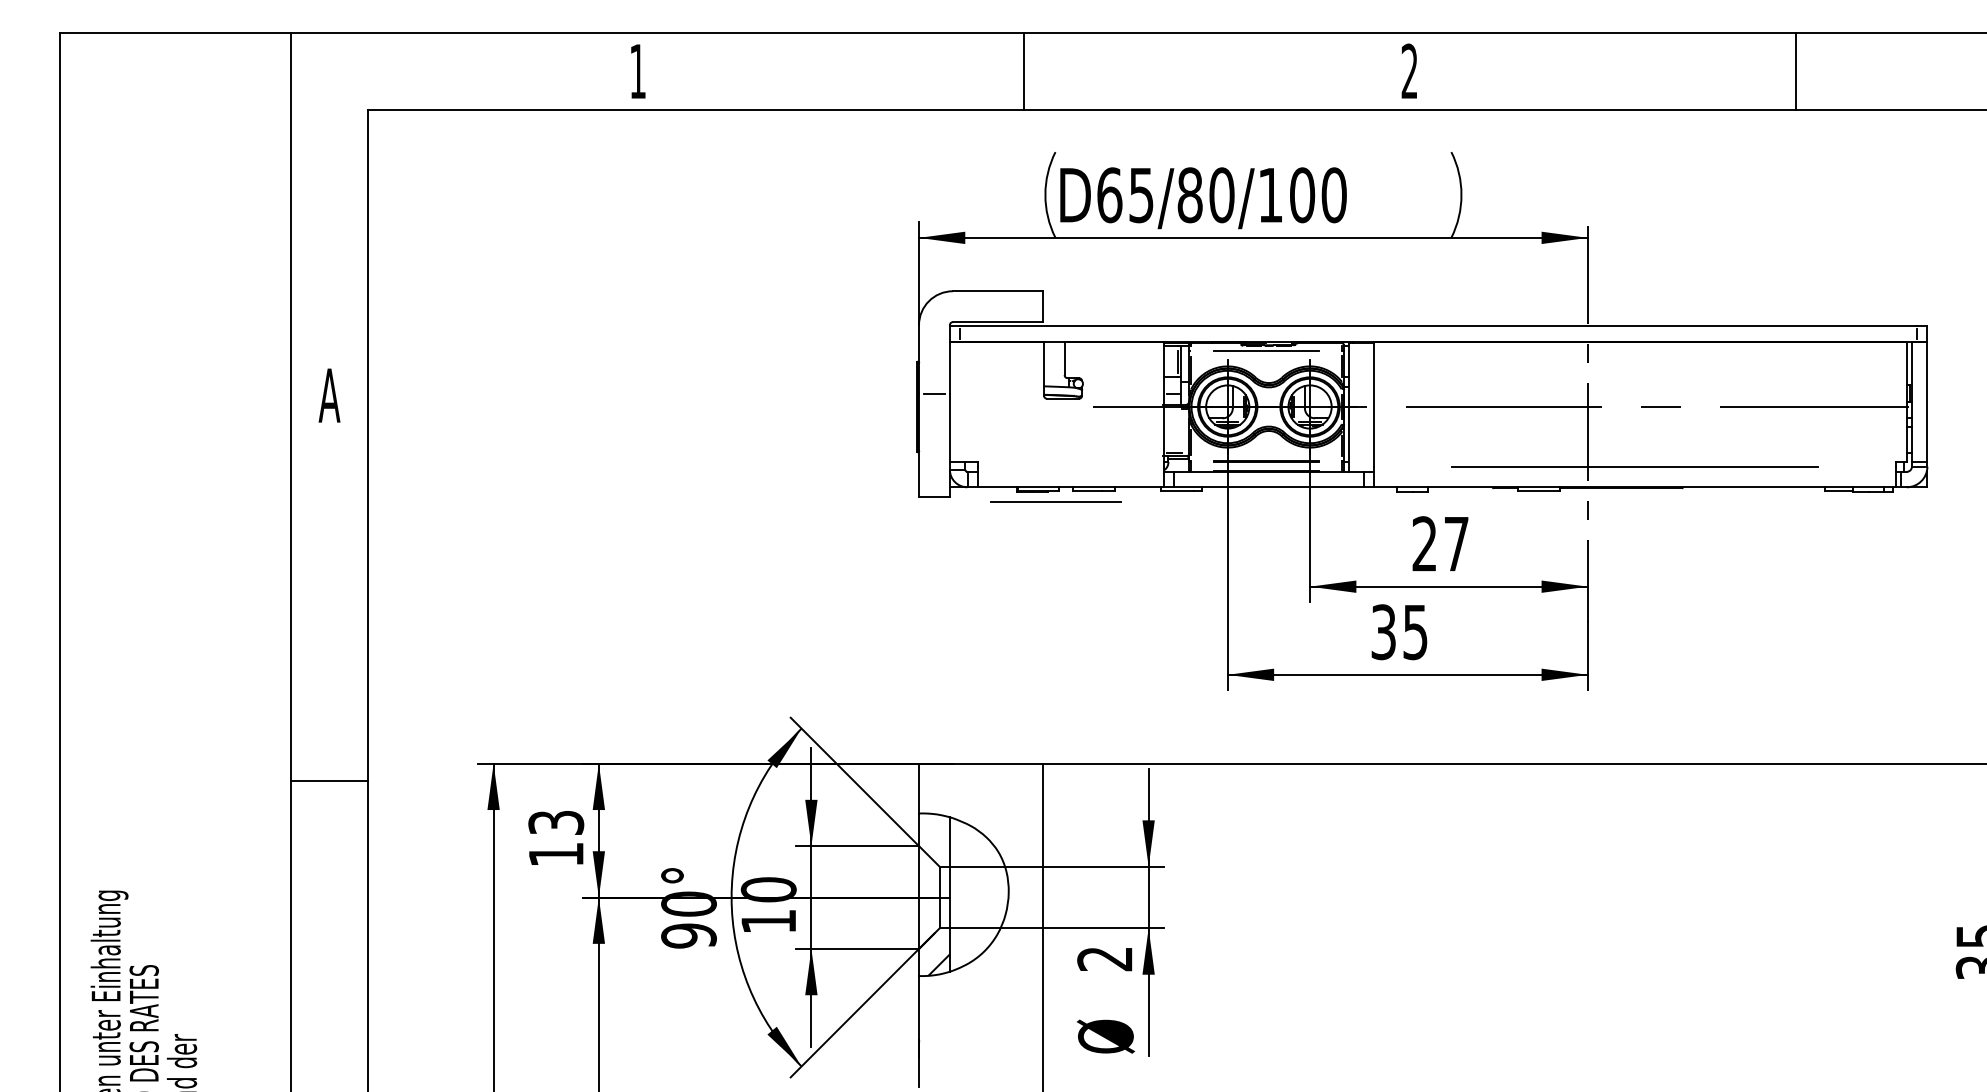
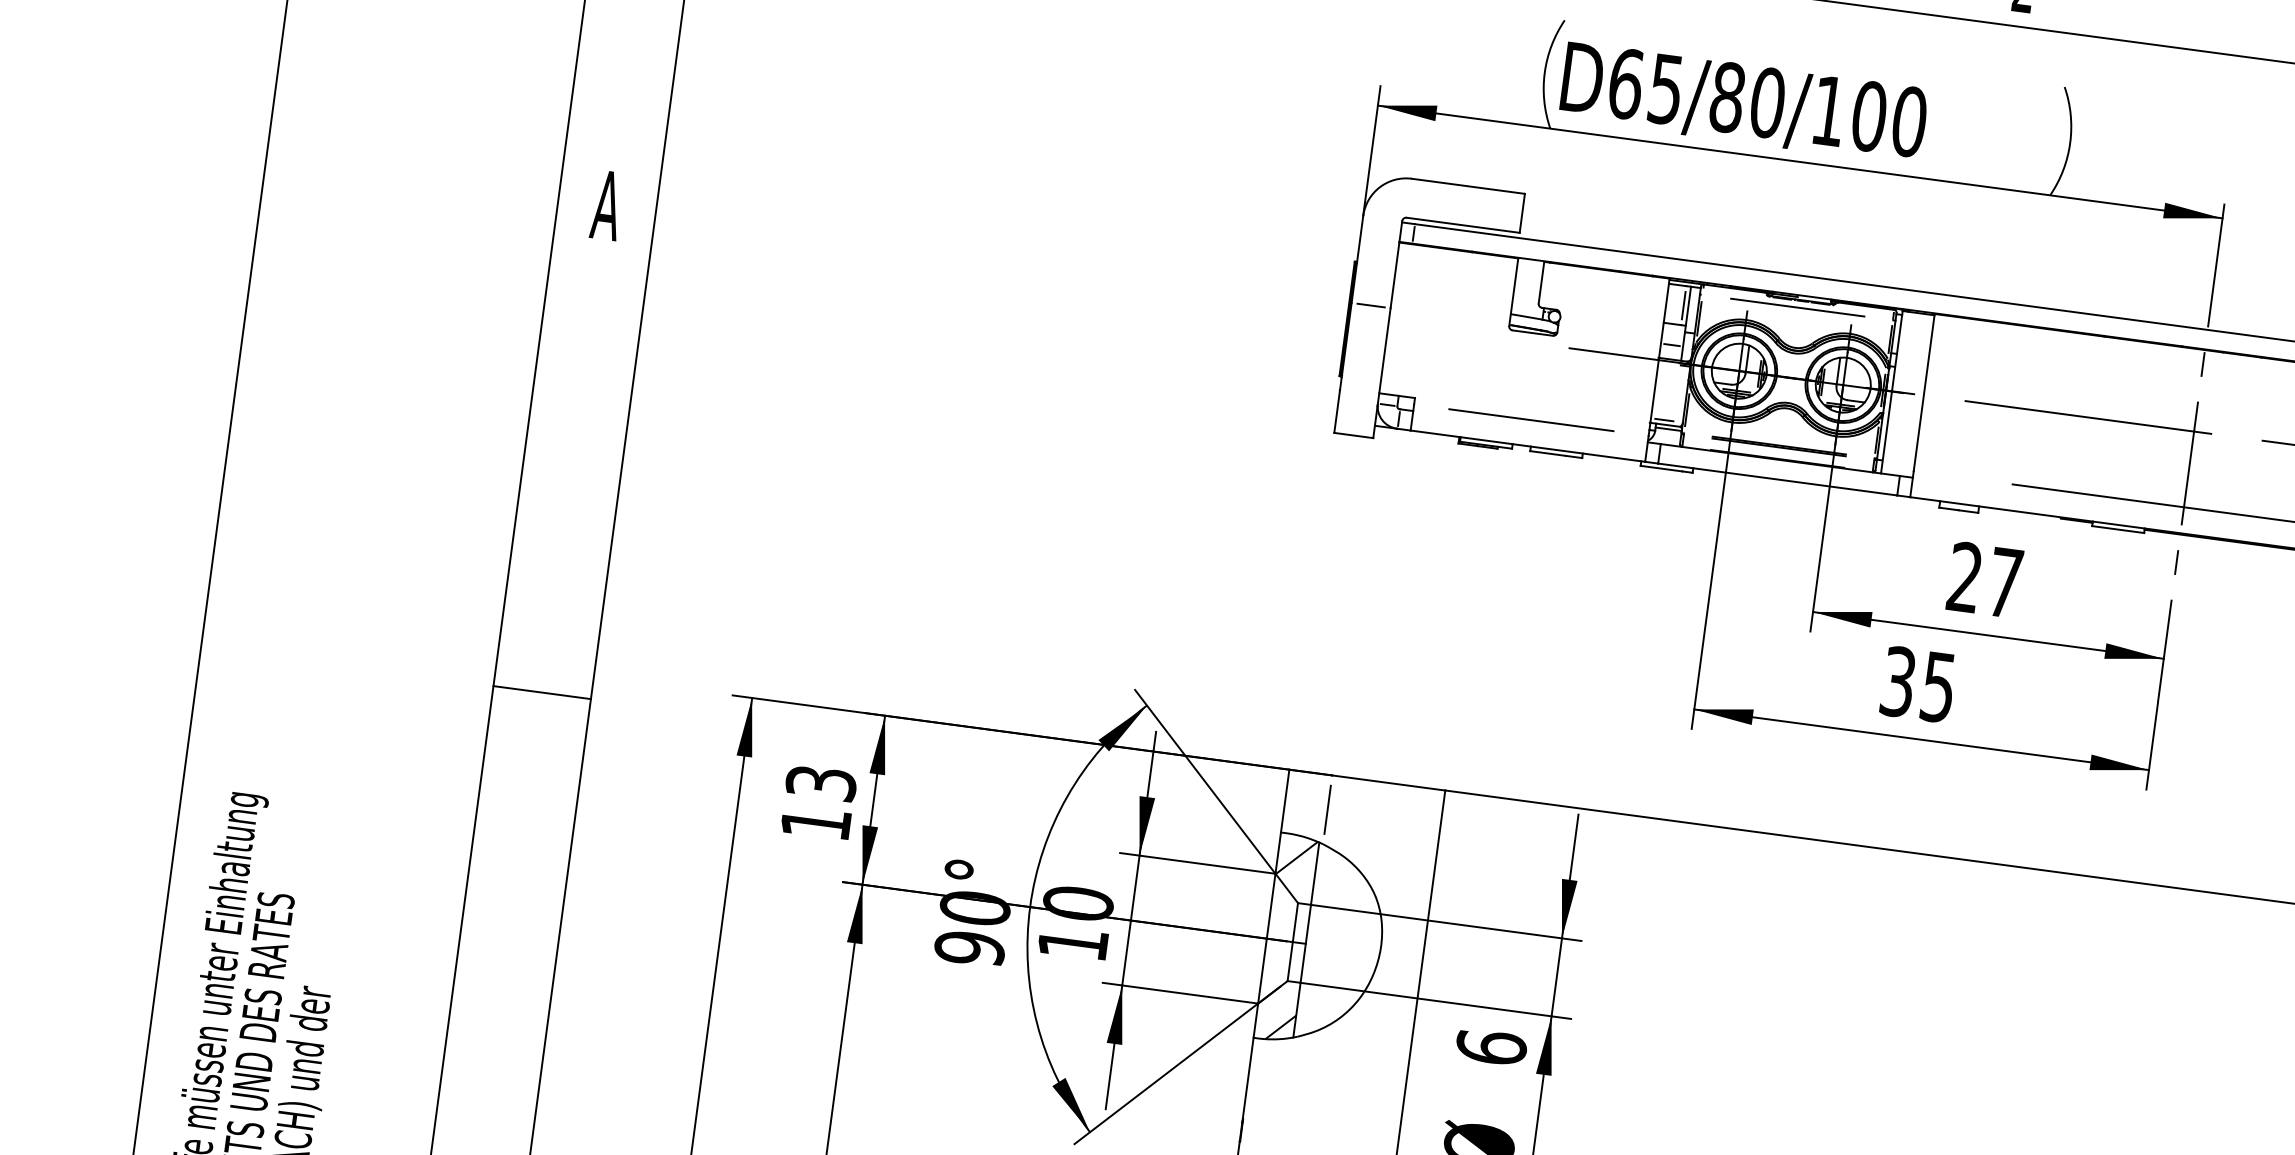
line: (1055, 501) -> (1530, 419), moved
line: (952, 790) -> (1327, 809), added
hatch: (933, 831) -> (1296, 857), added
text: (1105, 958) -> (1492, 1047), 2 -> 6

